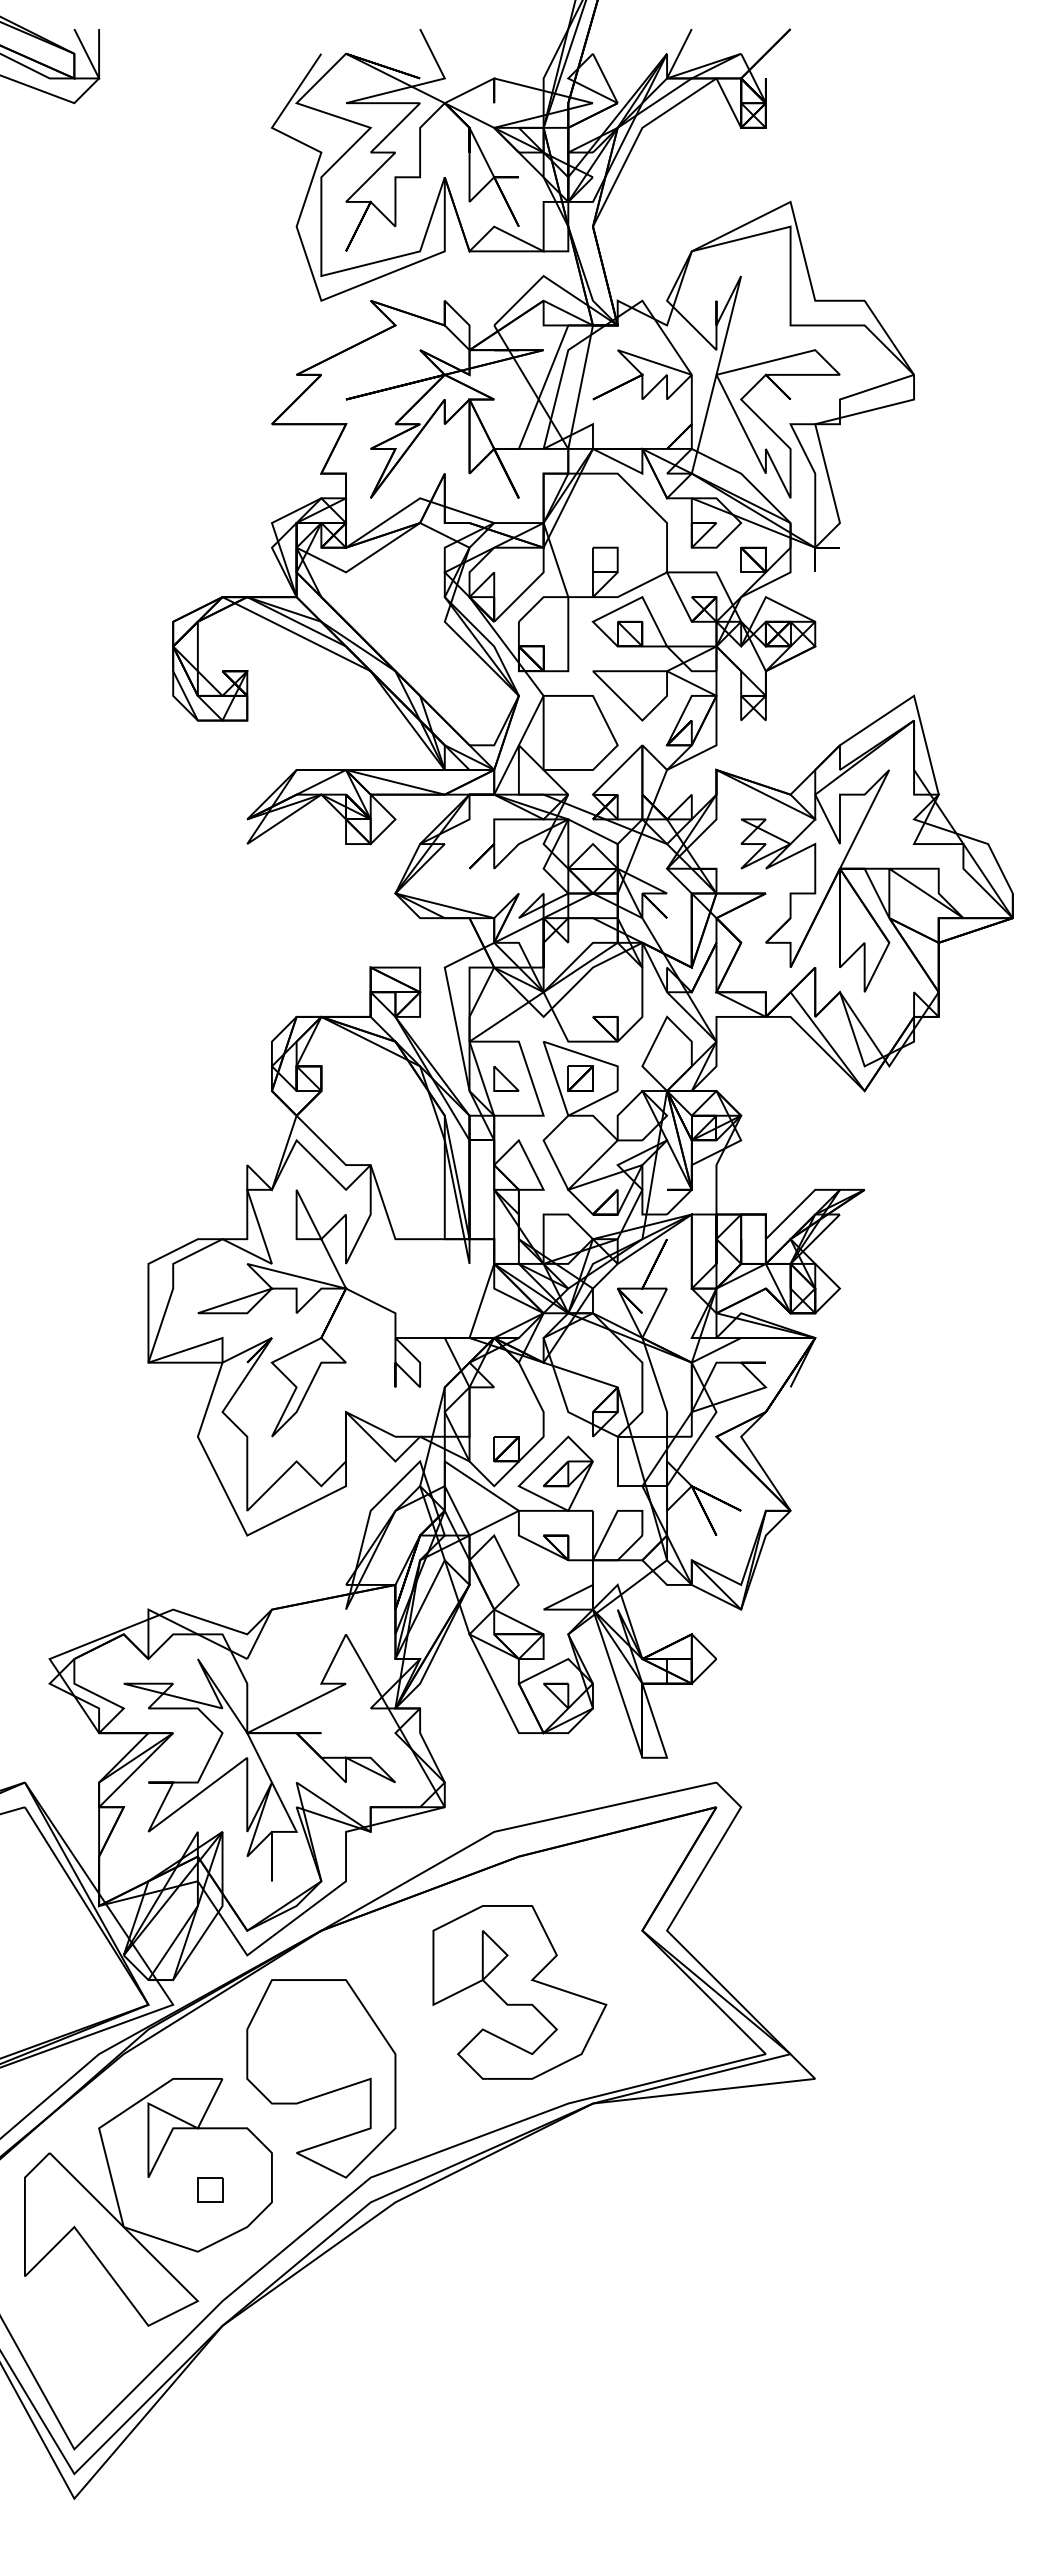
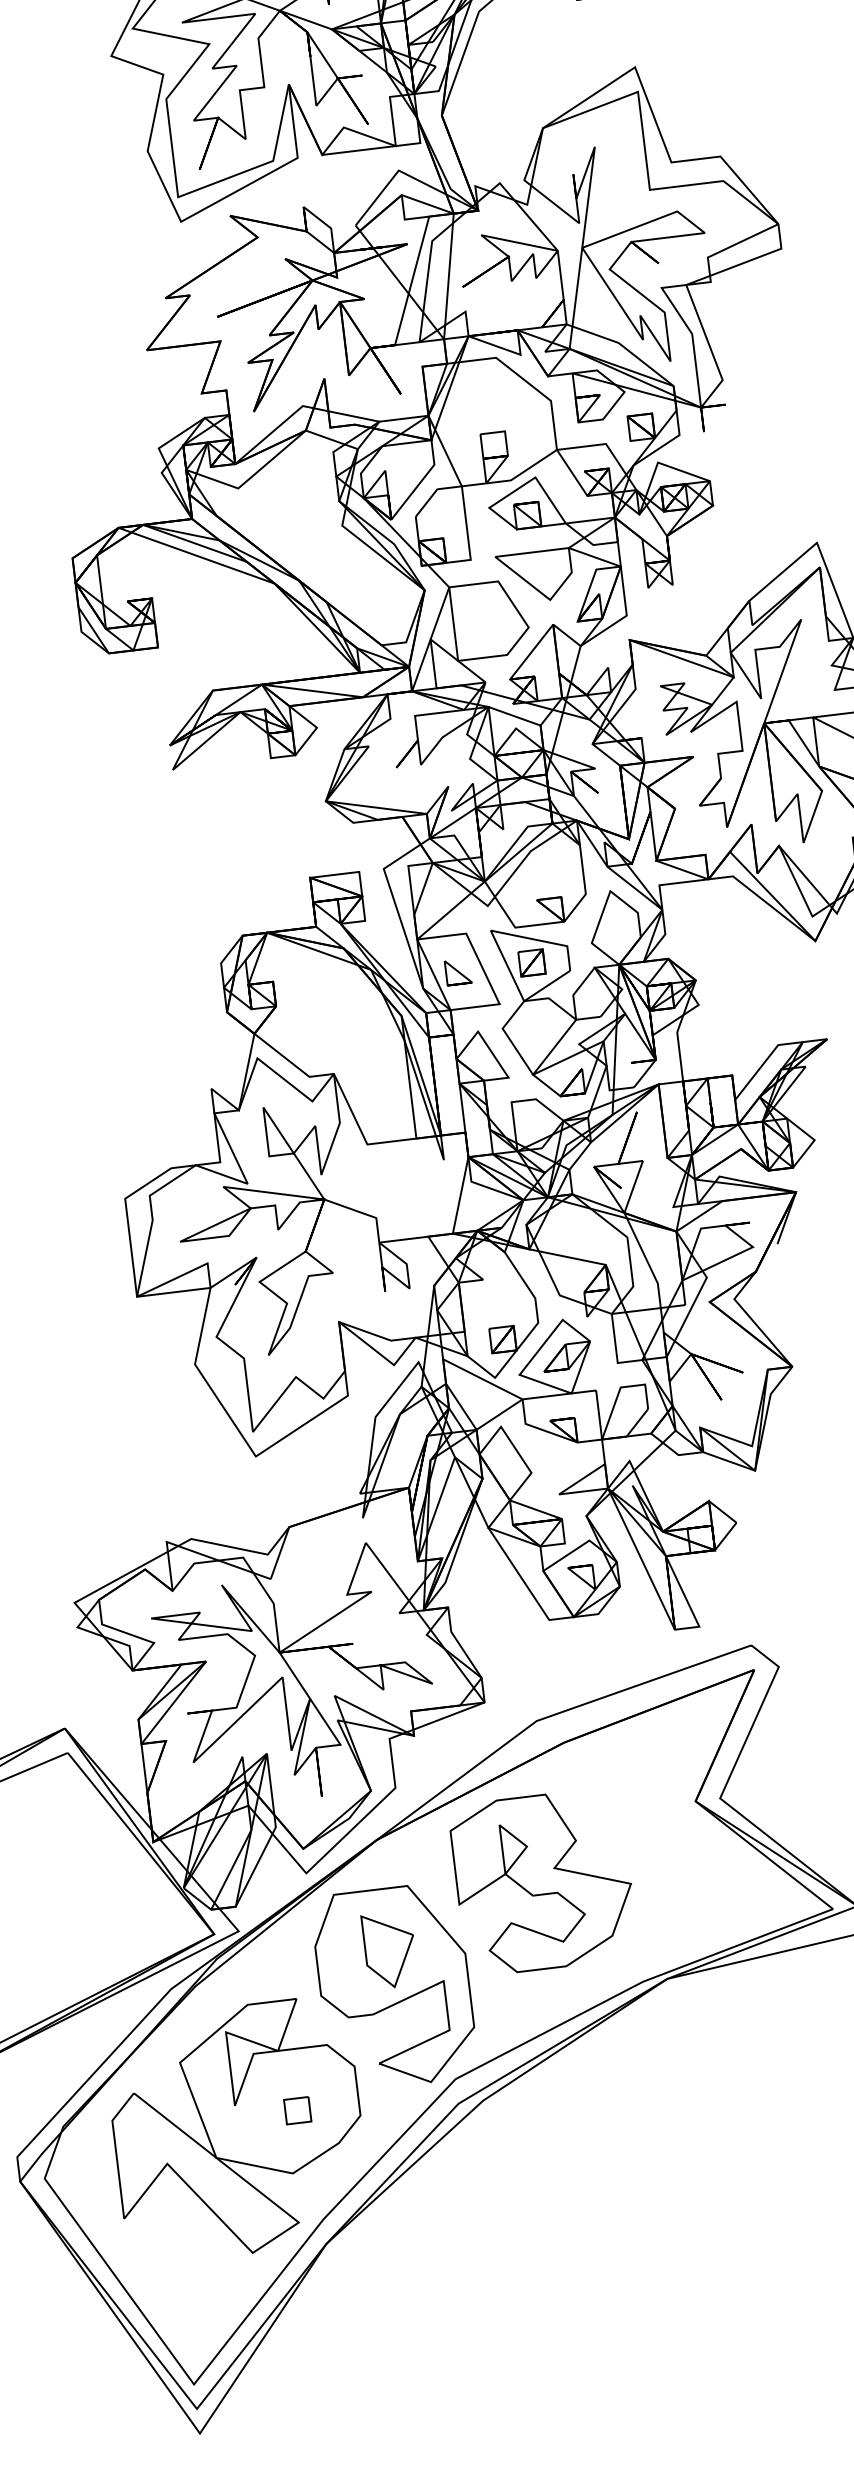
part: (519, 1992) -> (543, 1882), moved
part: (320, 2041) -> (389, 1950), added

